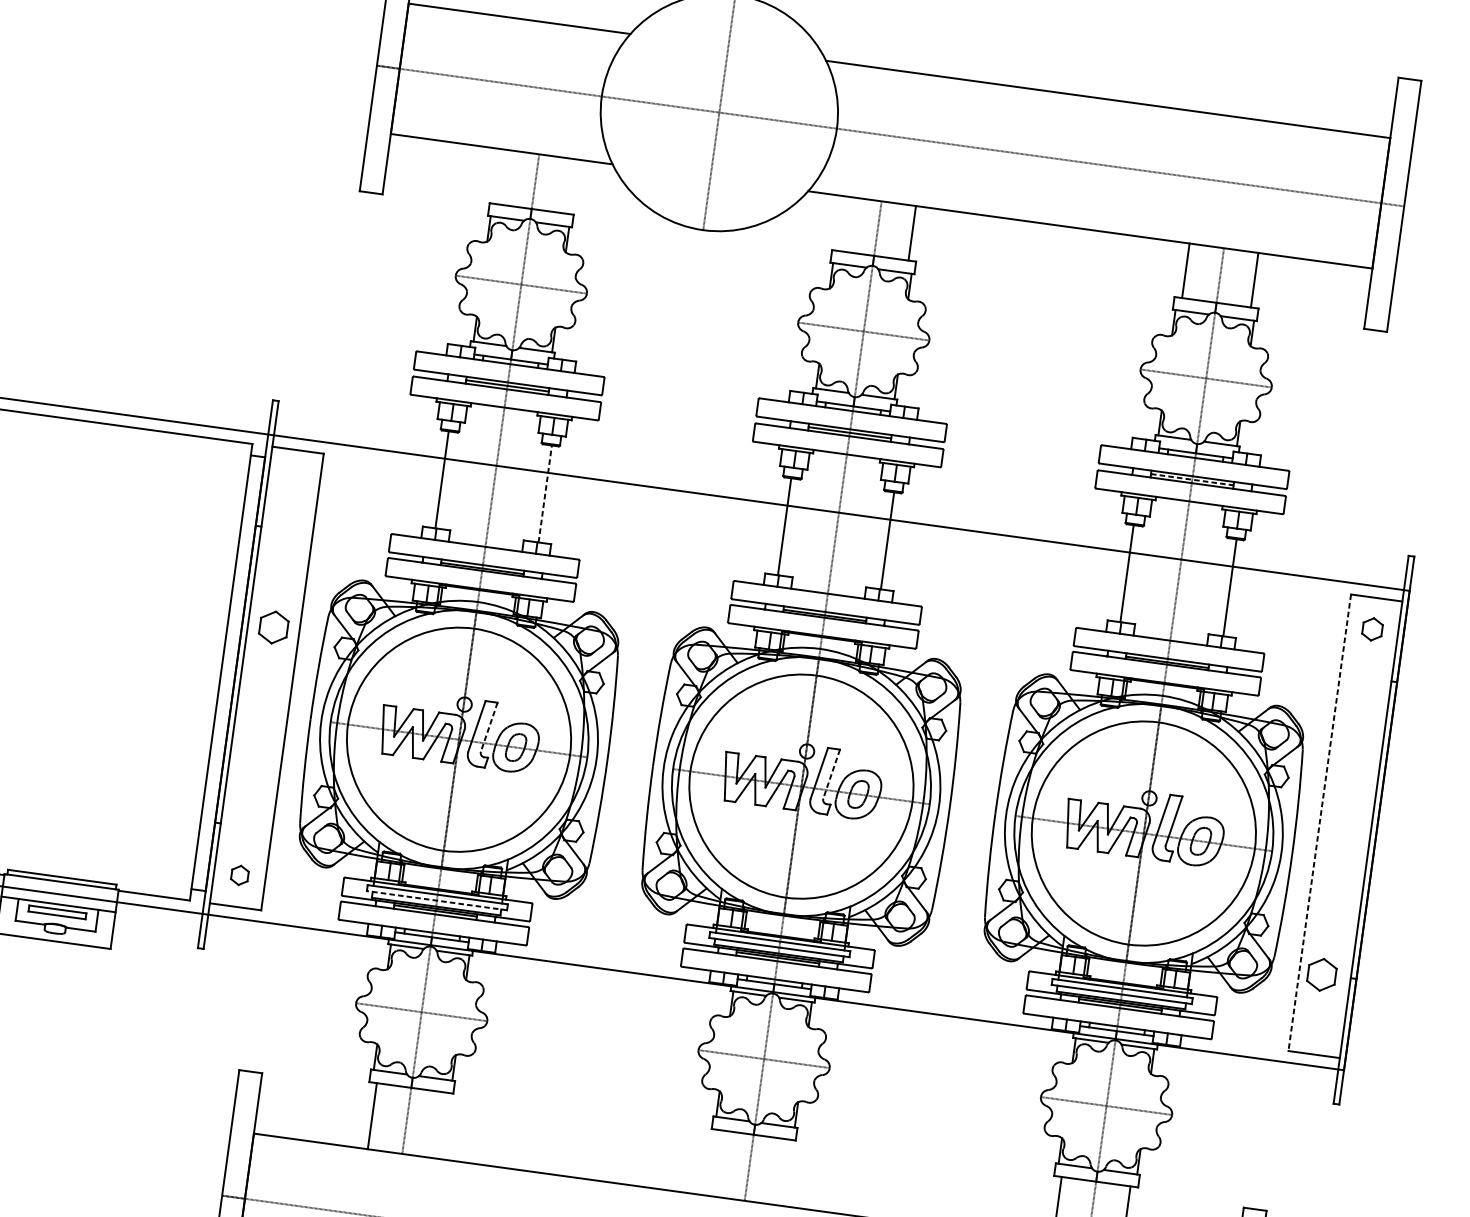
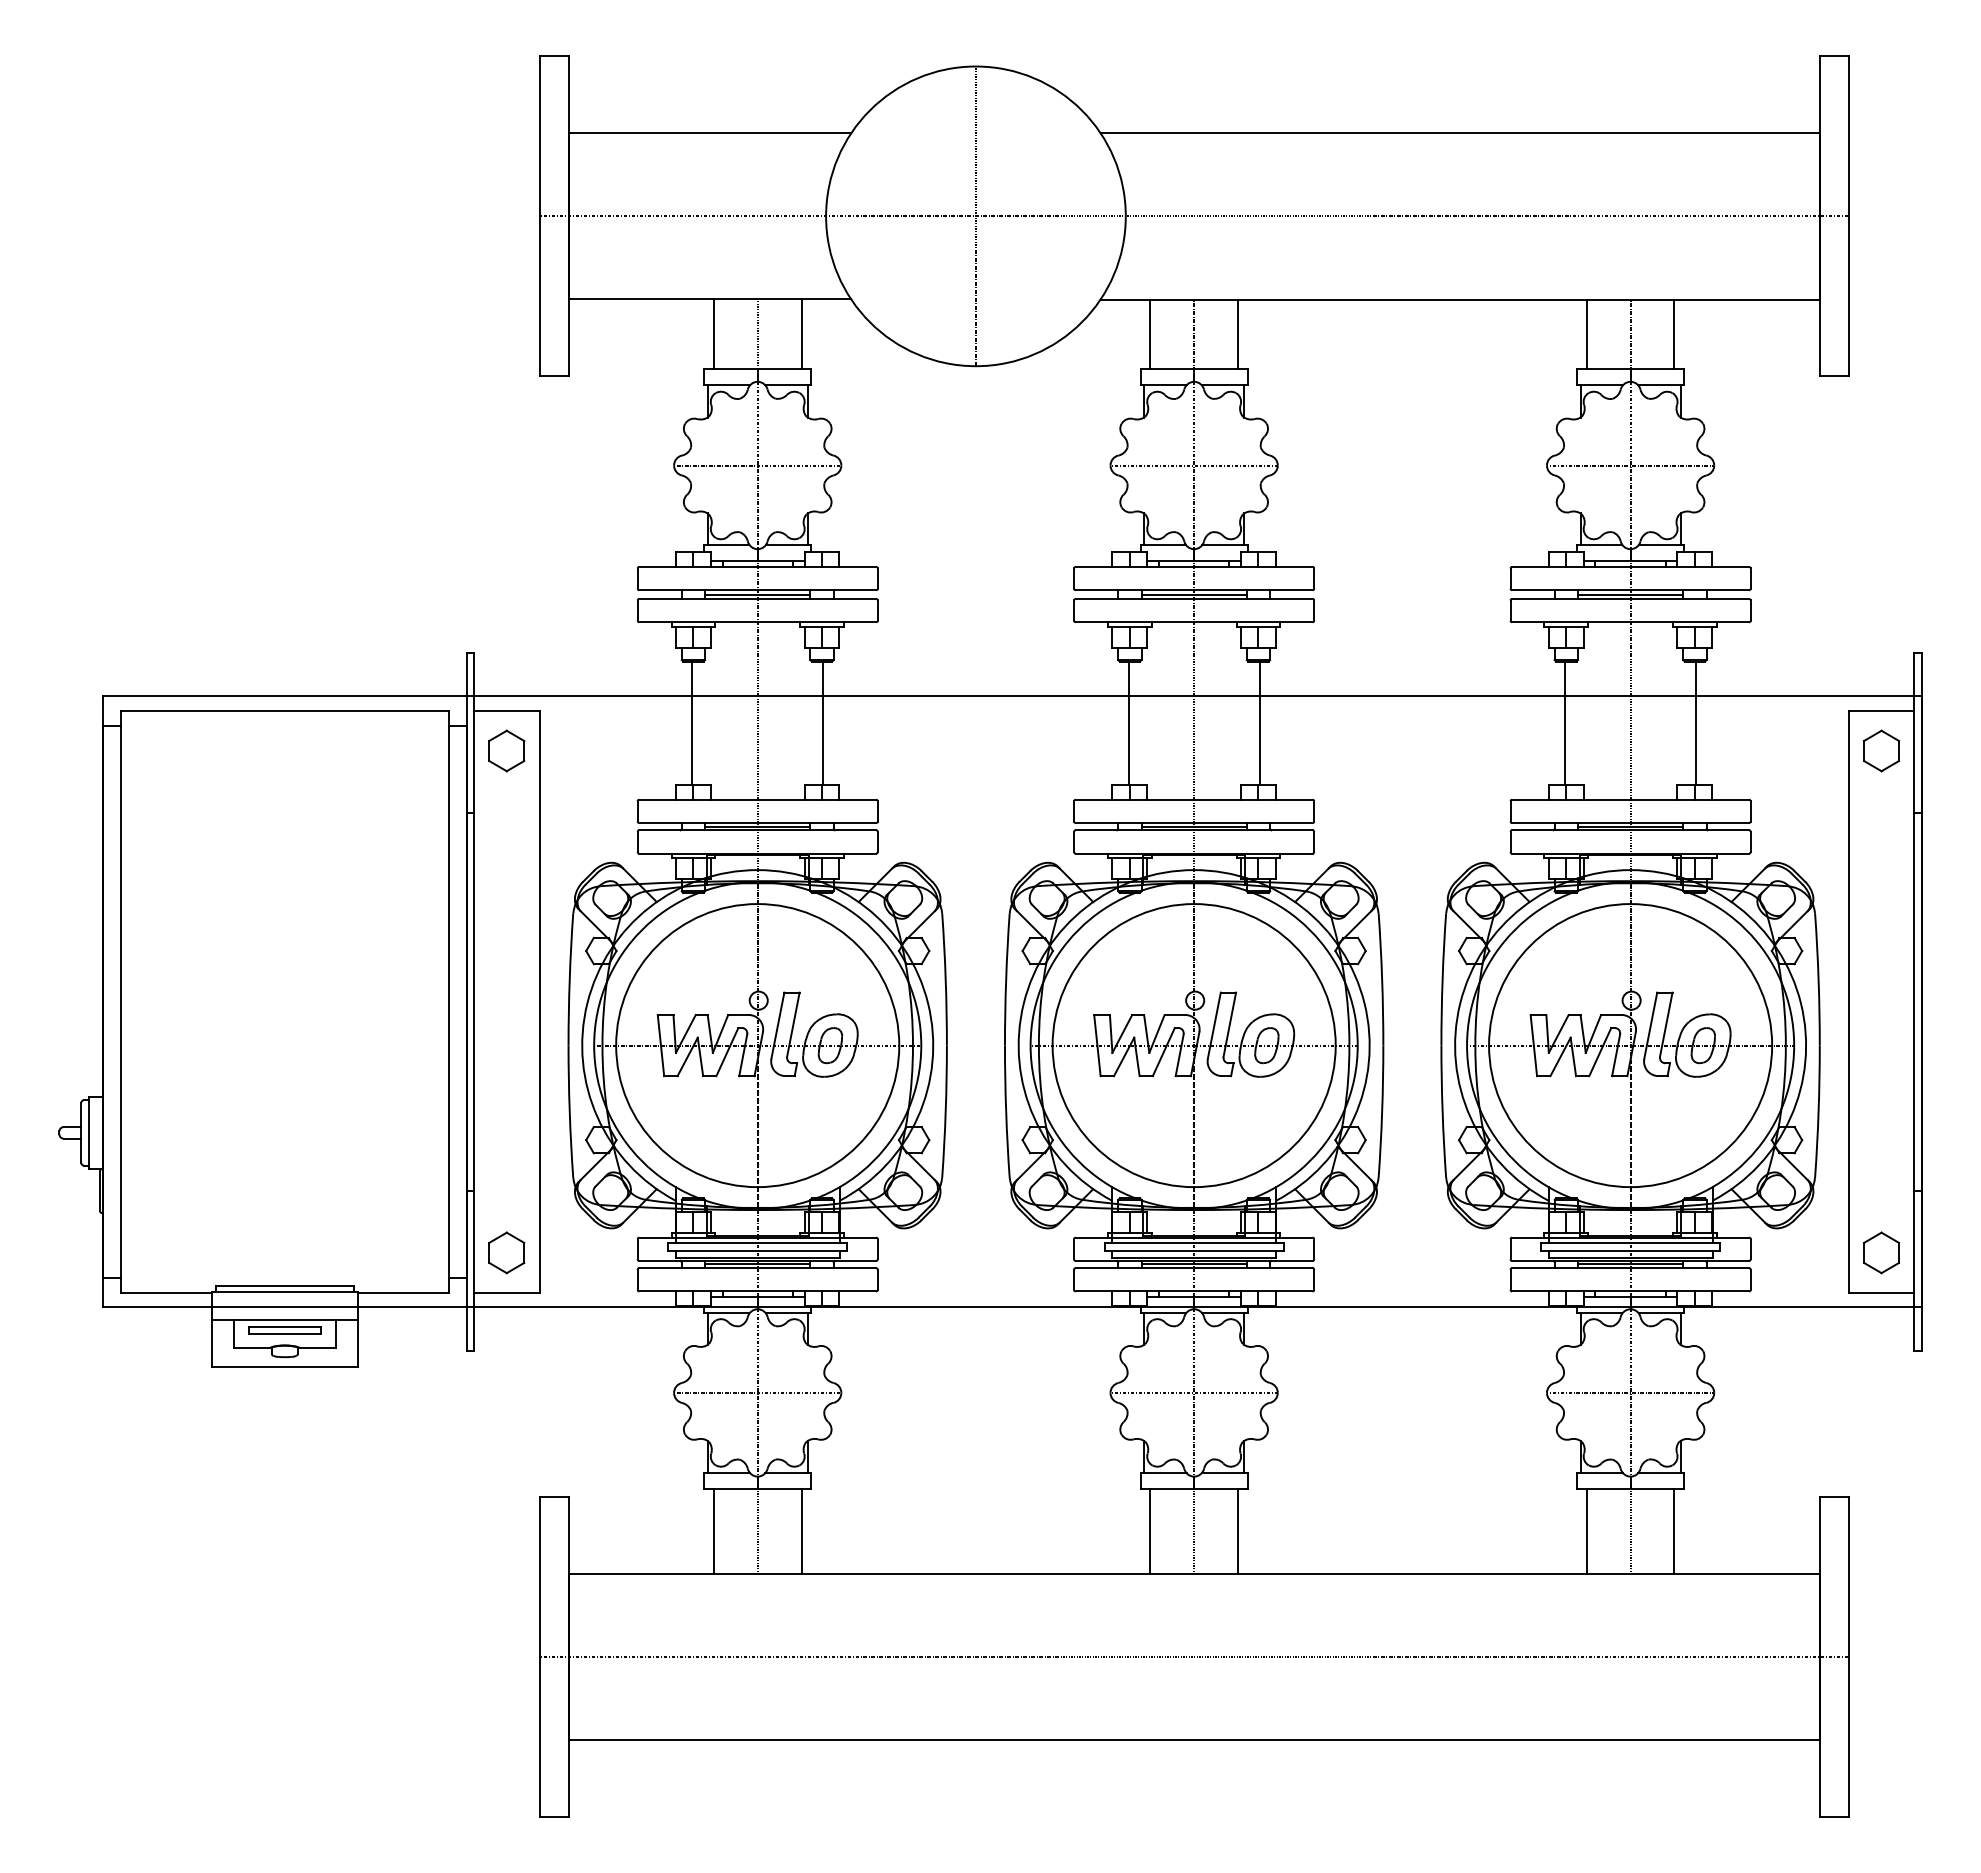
line: (500, 177) -> (713, 334), added
line: (569, 186) -> (801, 334), added
line: (843, 224) -> (1150, 334), added
line: (1192, 479) -> (1630, 594), dashed -> solid
line: (545, 494) -> (823, 723), dashed -> solid
part: (273, 627) -> (506, 750), moved
part: (1372, 628) -> (1881, 750), size x1.43
line: (489, 727) -> (793, 1024), dashed -> solid
line: (831, 773) -> (1229, 1024), dashed -> solid
line: (1319, 822) -> (1848, 1001), dashed -> solid
part: (239, 875) -> (506, 1252), size x1.67
line: (436, 900) -> (757, 1250), dashed -> solid
part: (1321, 974) -> (1881, 1252), moved
line: (441, 1125) -> (801, 1531), added
line: (714, 1163) -> (1150, 1531), added
line: (783, 1172) -> (1237, 1531), added

